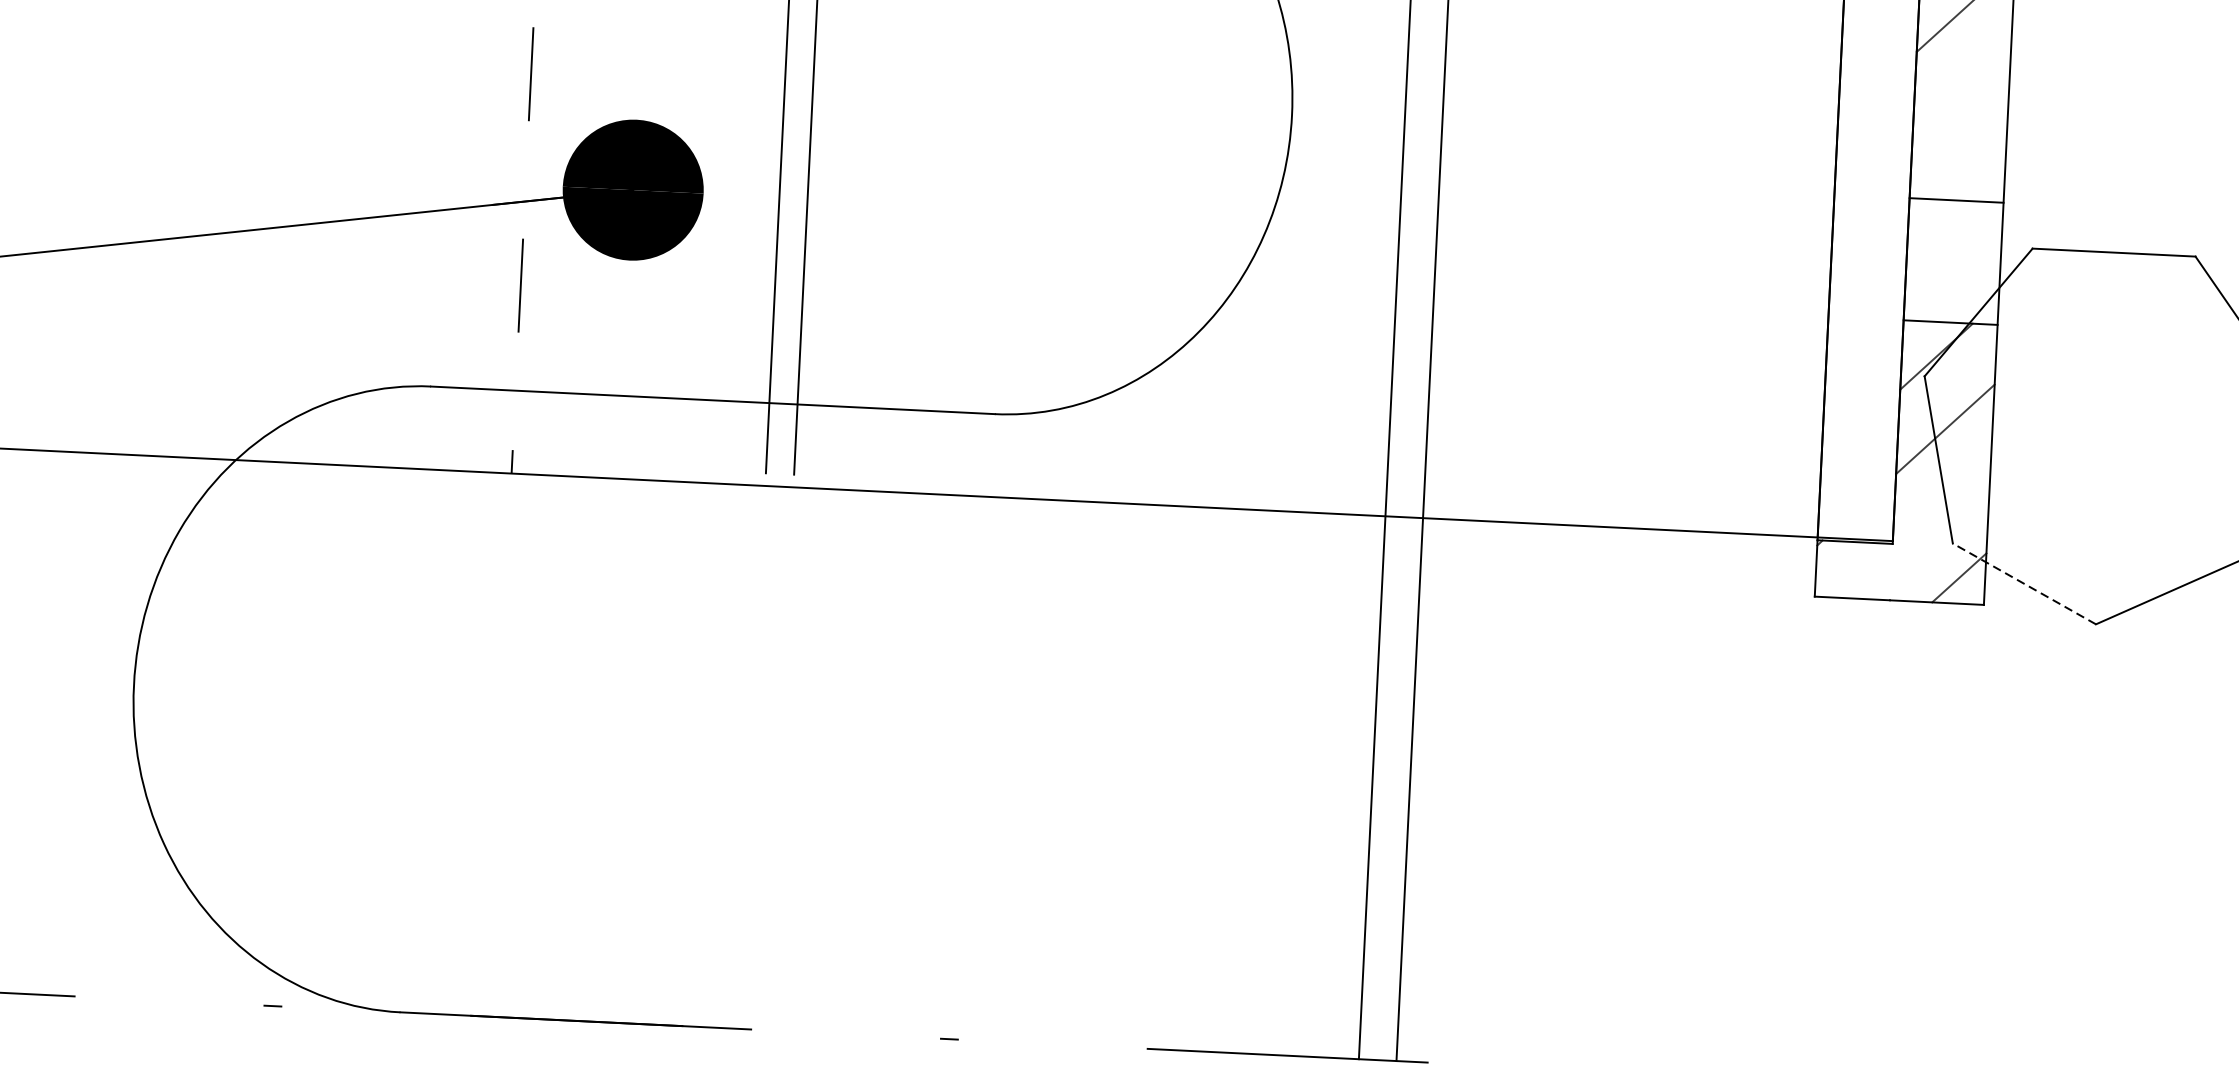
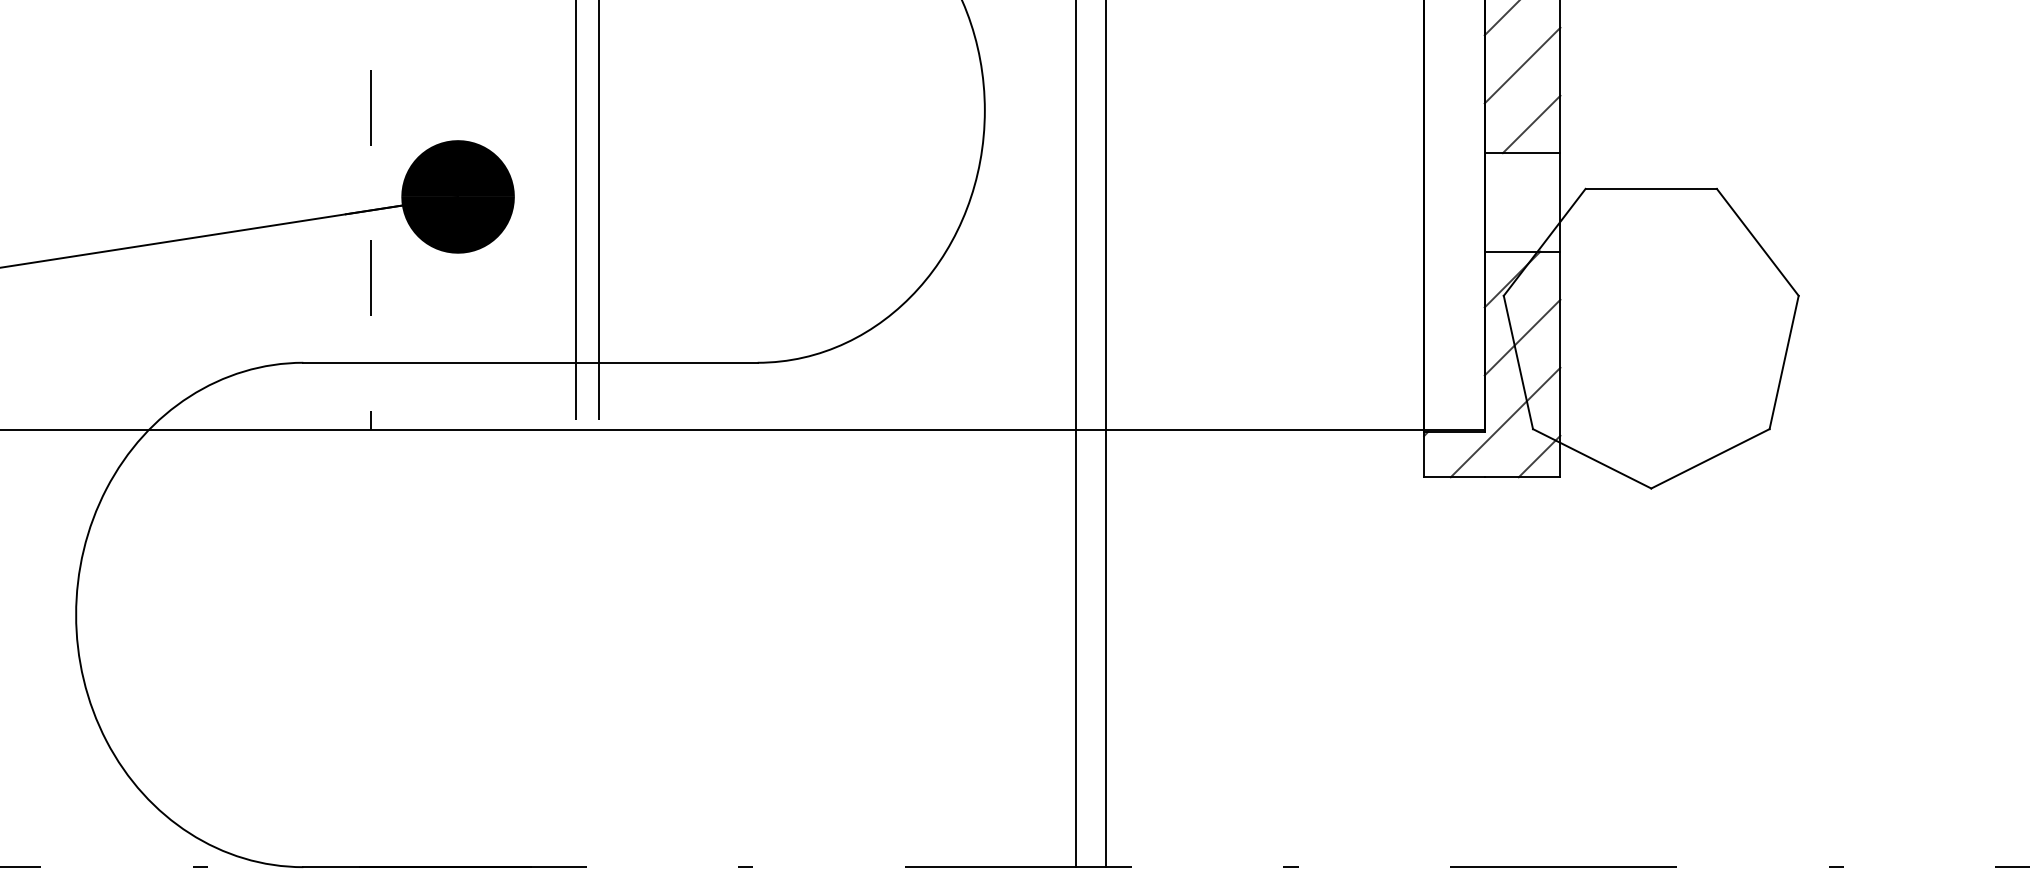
line: (1961, 91) -> (1522, 65), added
line: (1969, 165) -> (1531, 124), added
line: (1919, 533) -> (1505, 422), added
line: (2023, 583) -> (1591, 458), dashed -> solid

